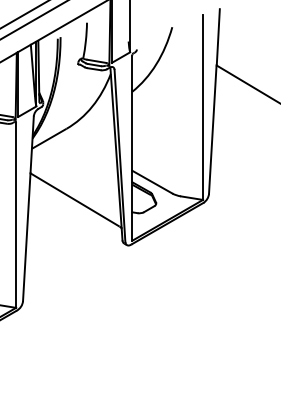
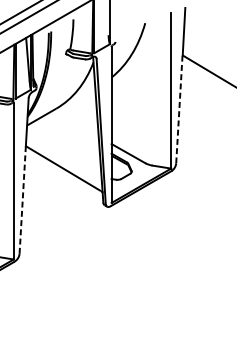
line: (212, 129) -> (179, 109), solid -> dashed
line: (26, 237) -> (22, 200), solid -> dashed

